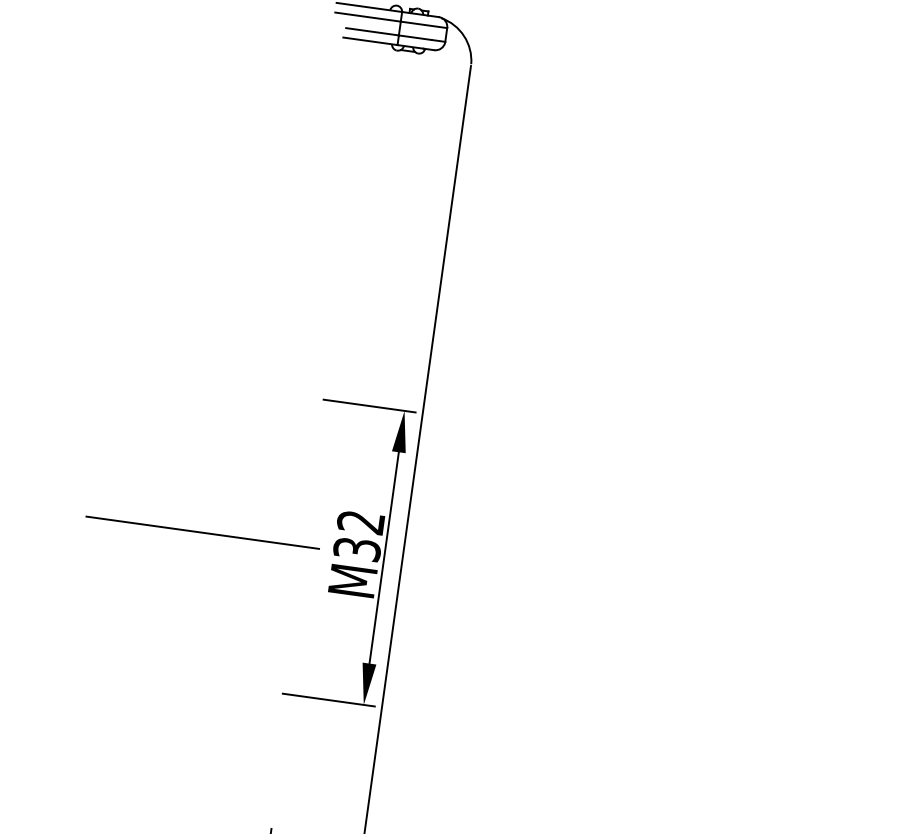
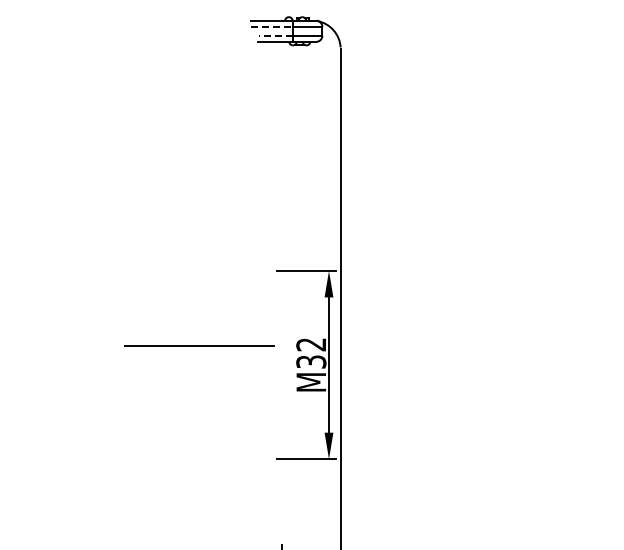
line: (367, 16) -> (271, 26), solid -> dashed
line: (372, 31) -> (275, 35), solid -> dashed
line: (202, 531) -> (199, 345), moved

